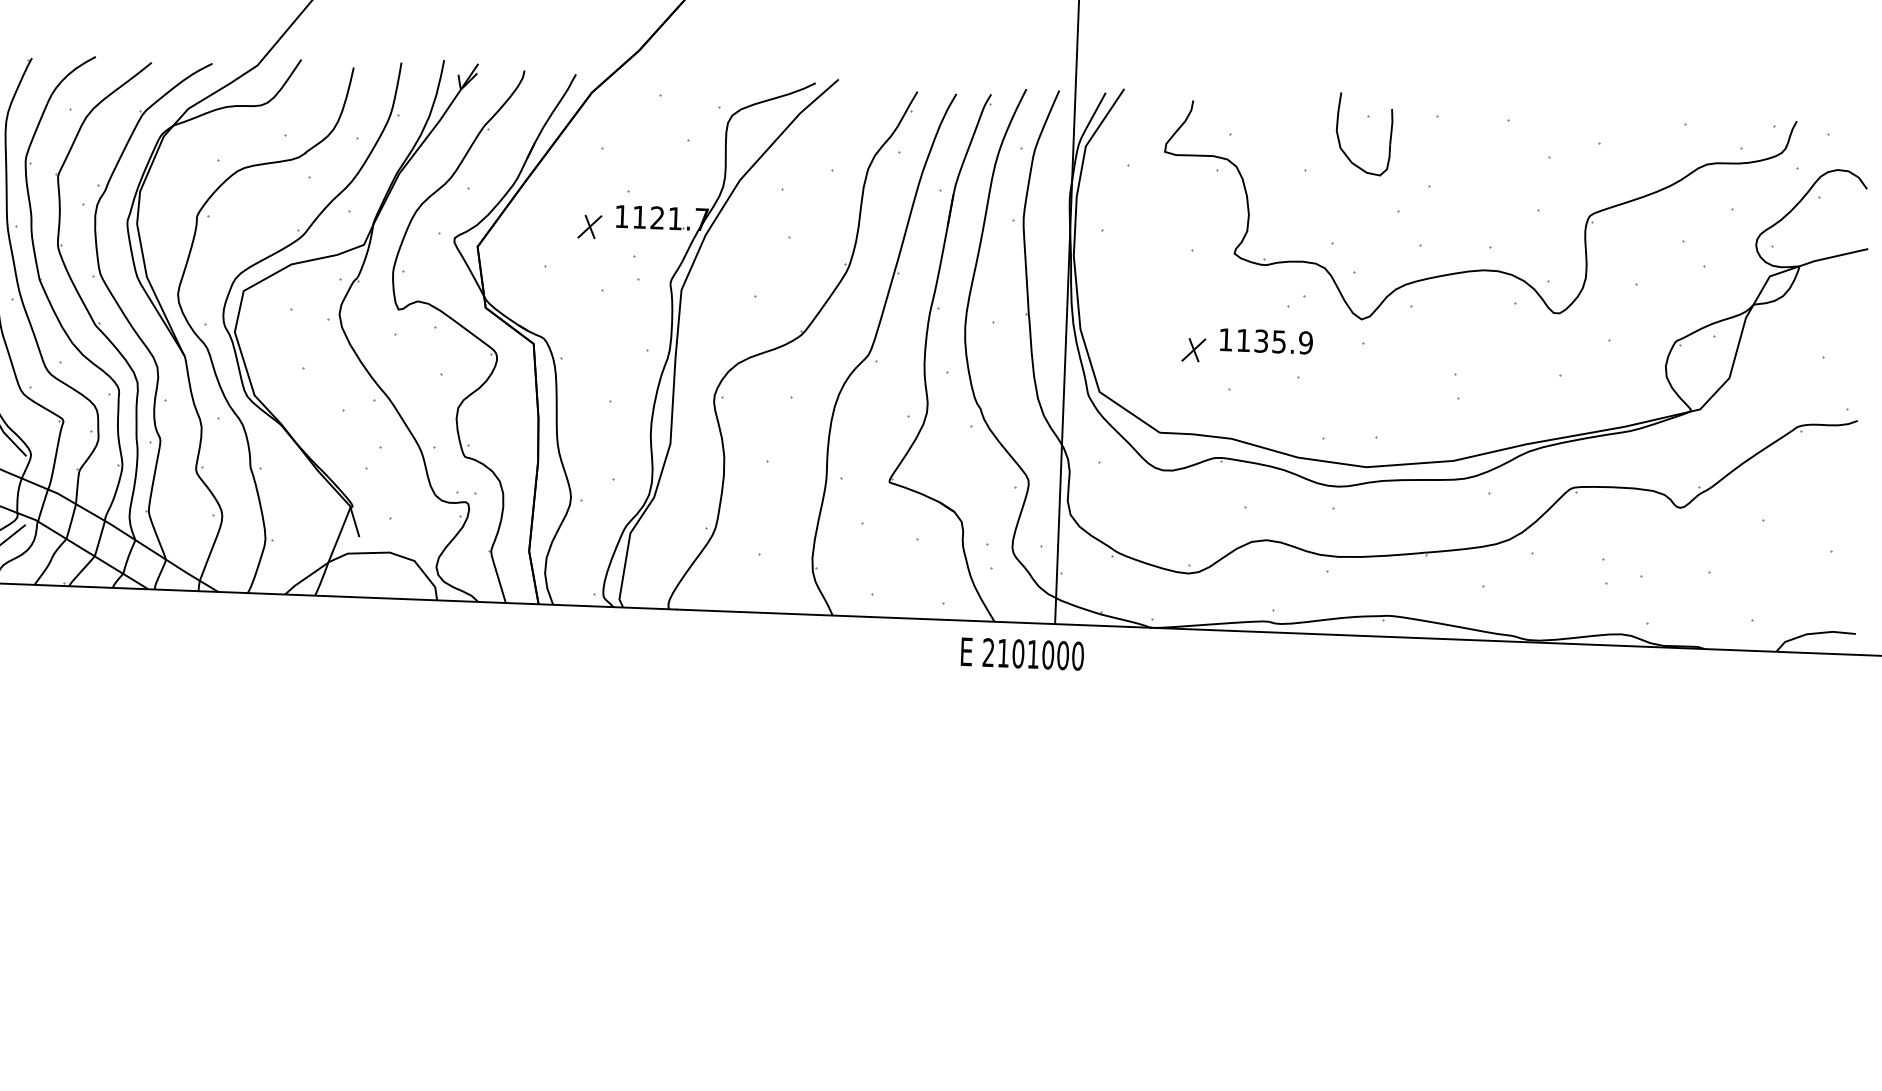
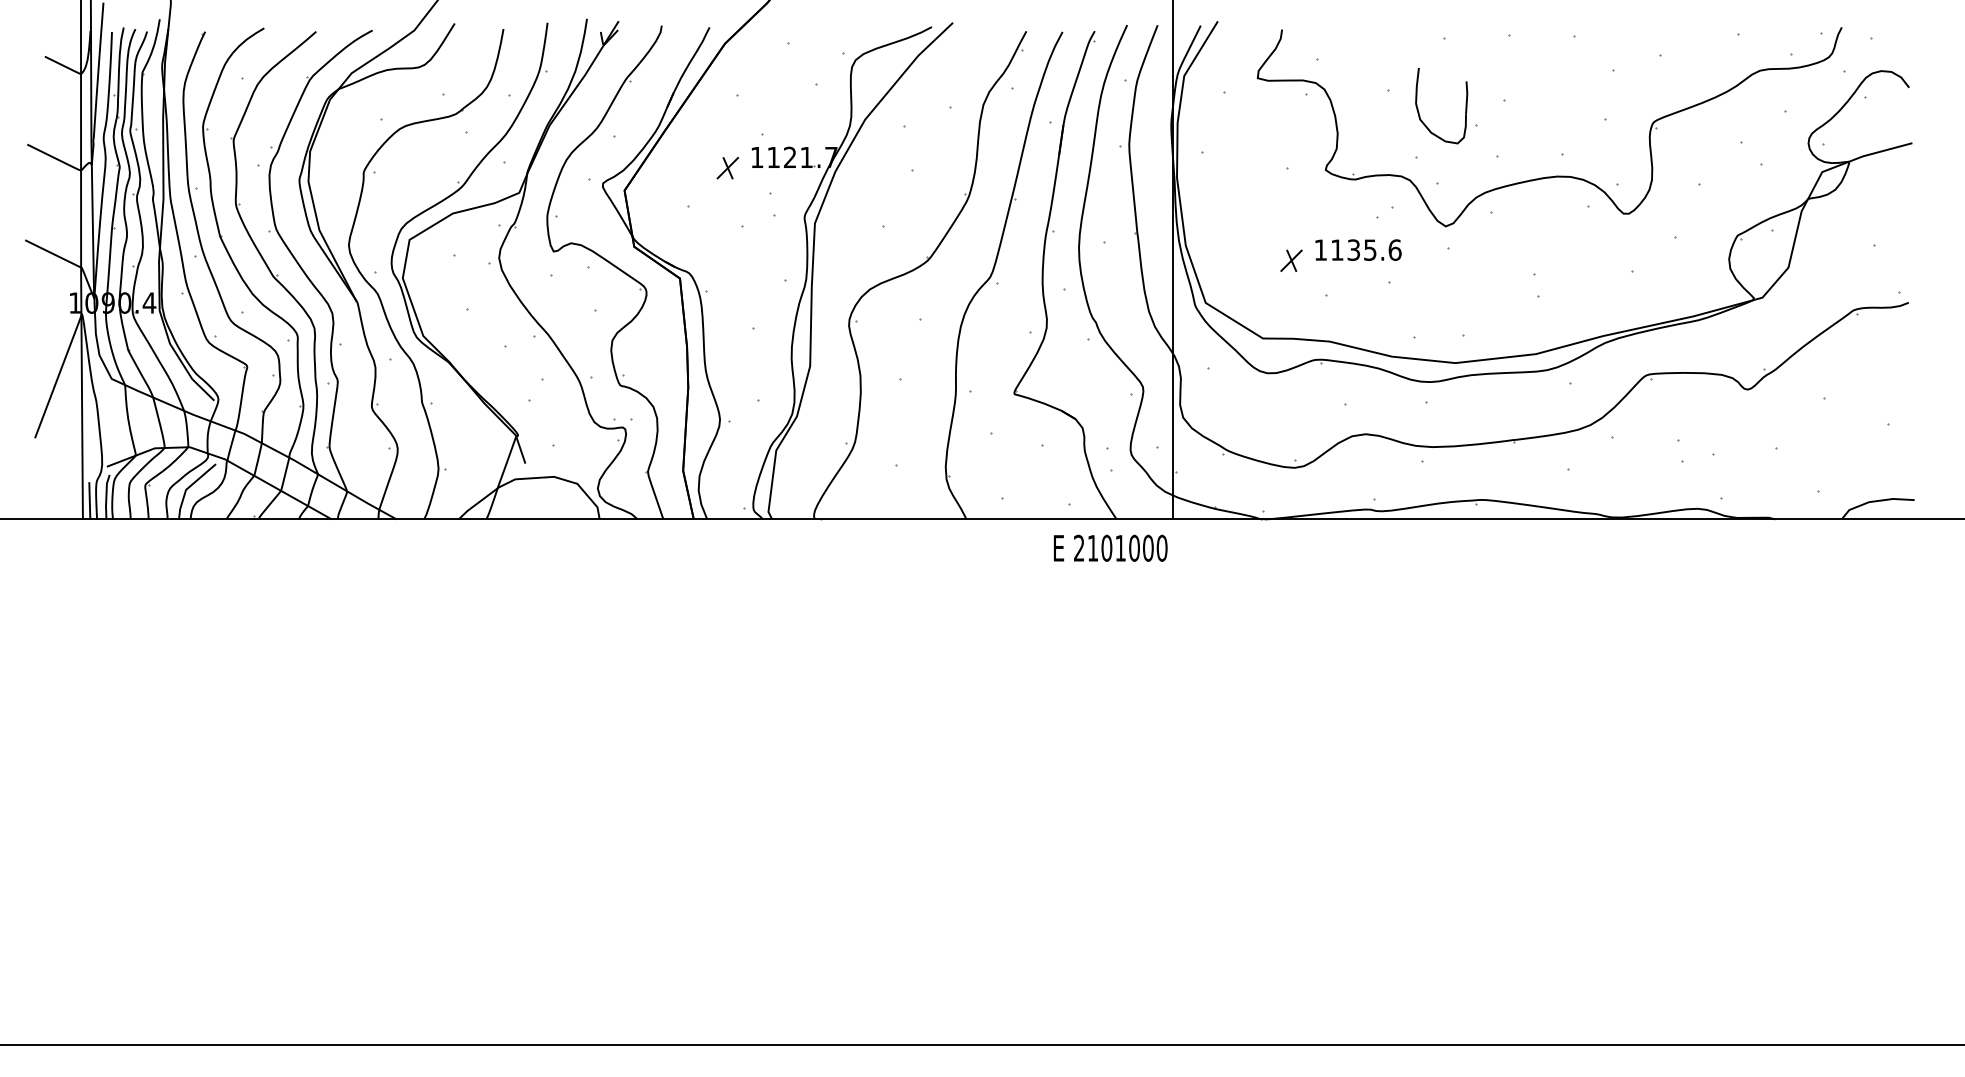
part: (1340, 140) -> (1419, 112), moved
text: (1305, 342) -> (1394, 249), 1135.9 -> 1135.6
text: (1022, 653) -> (1110, 547), moved

